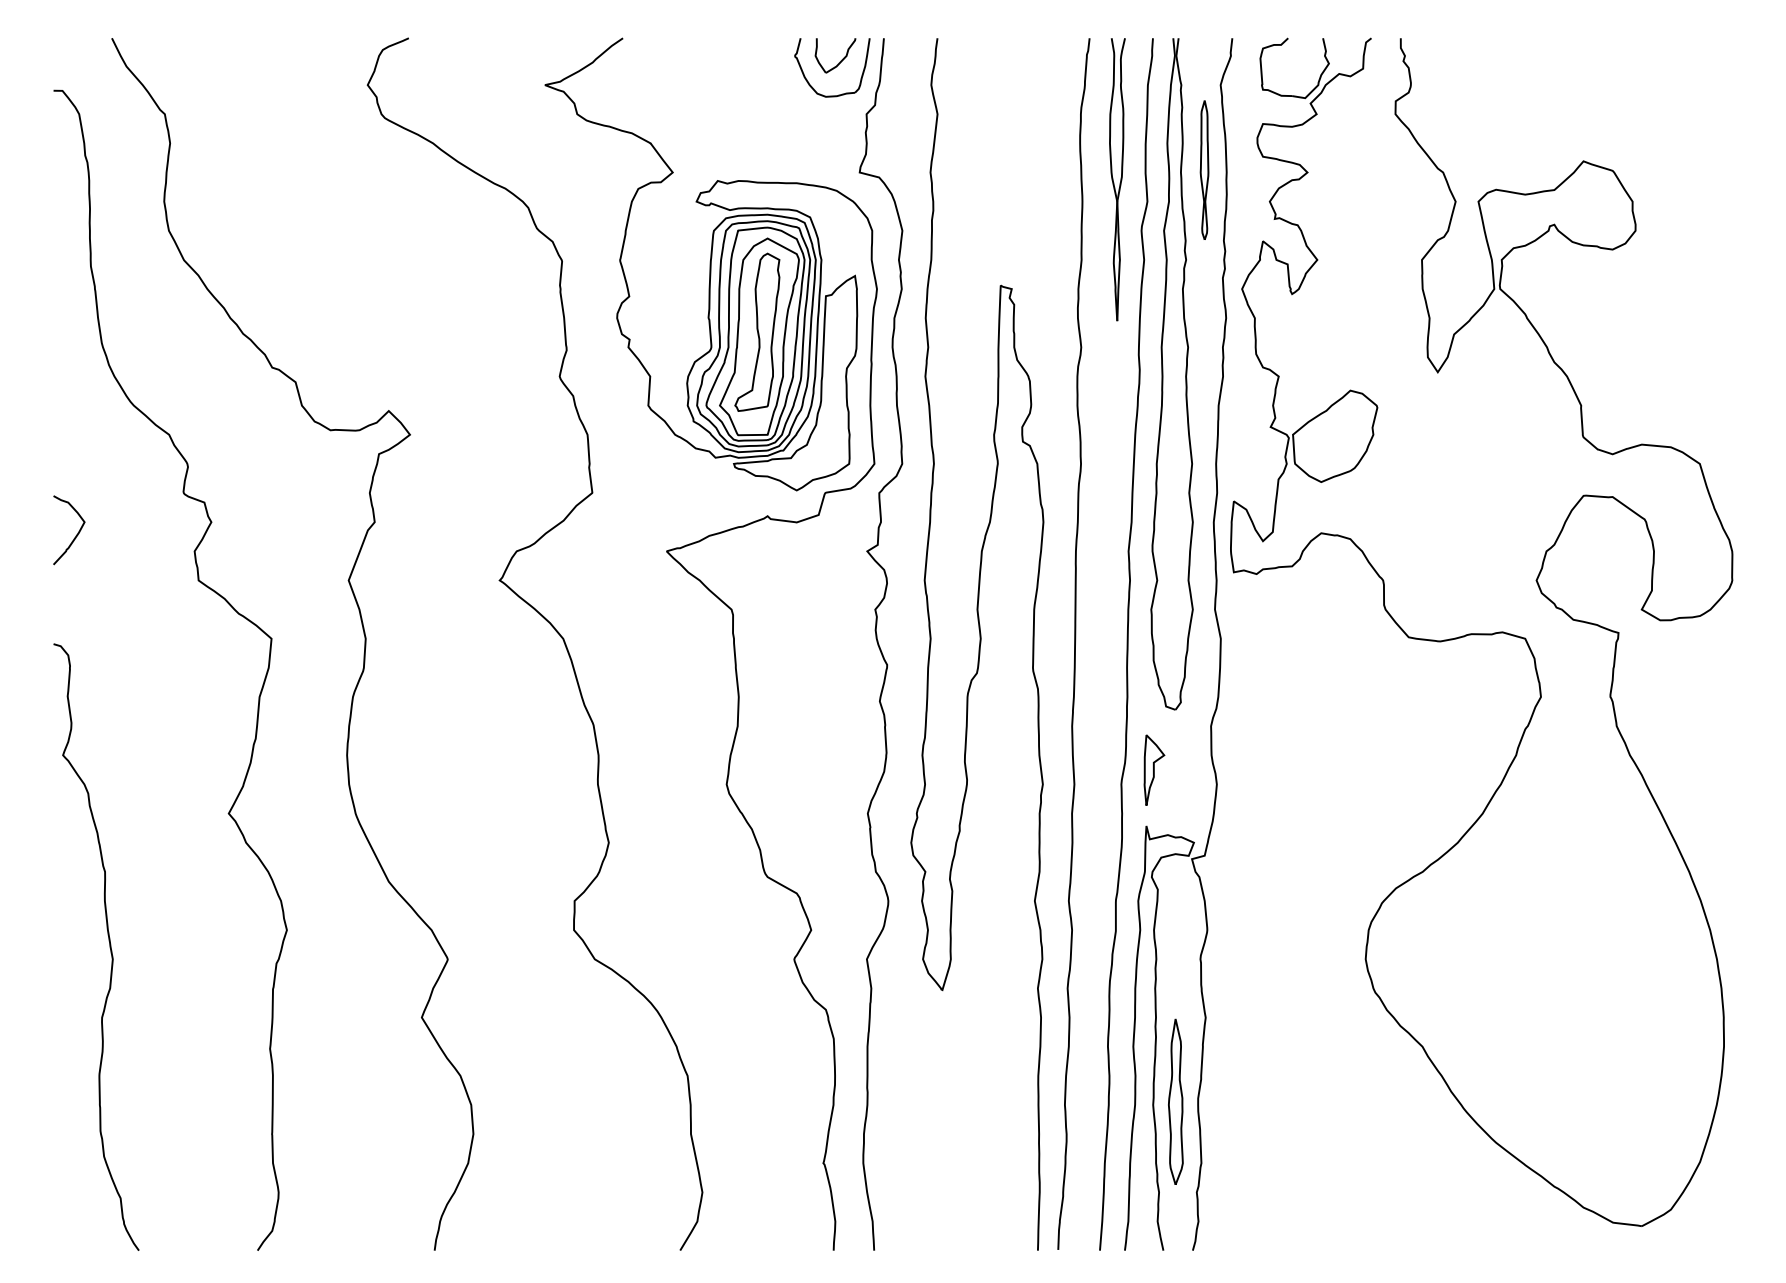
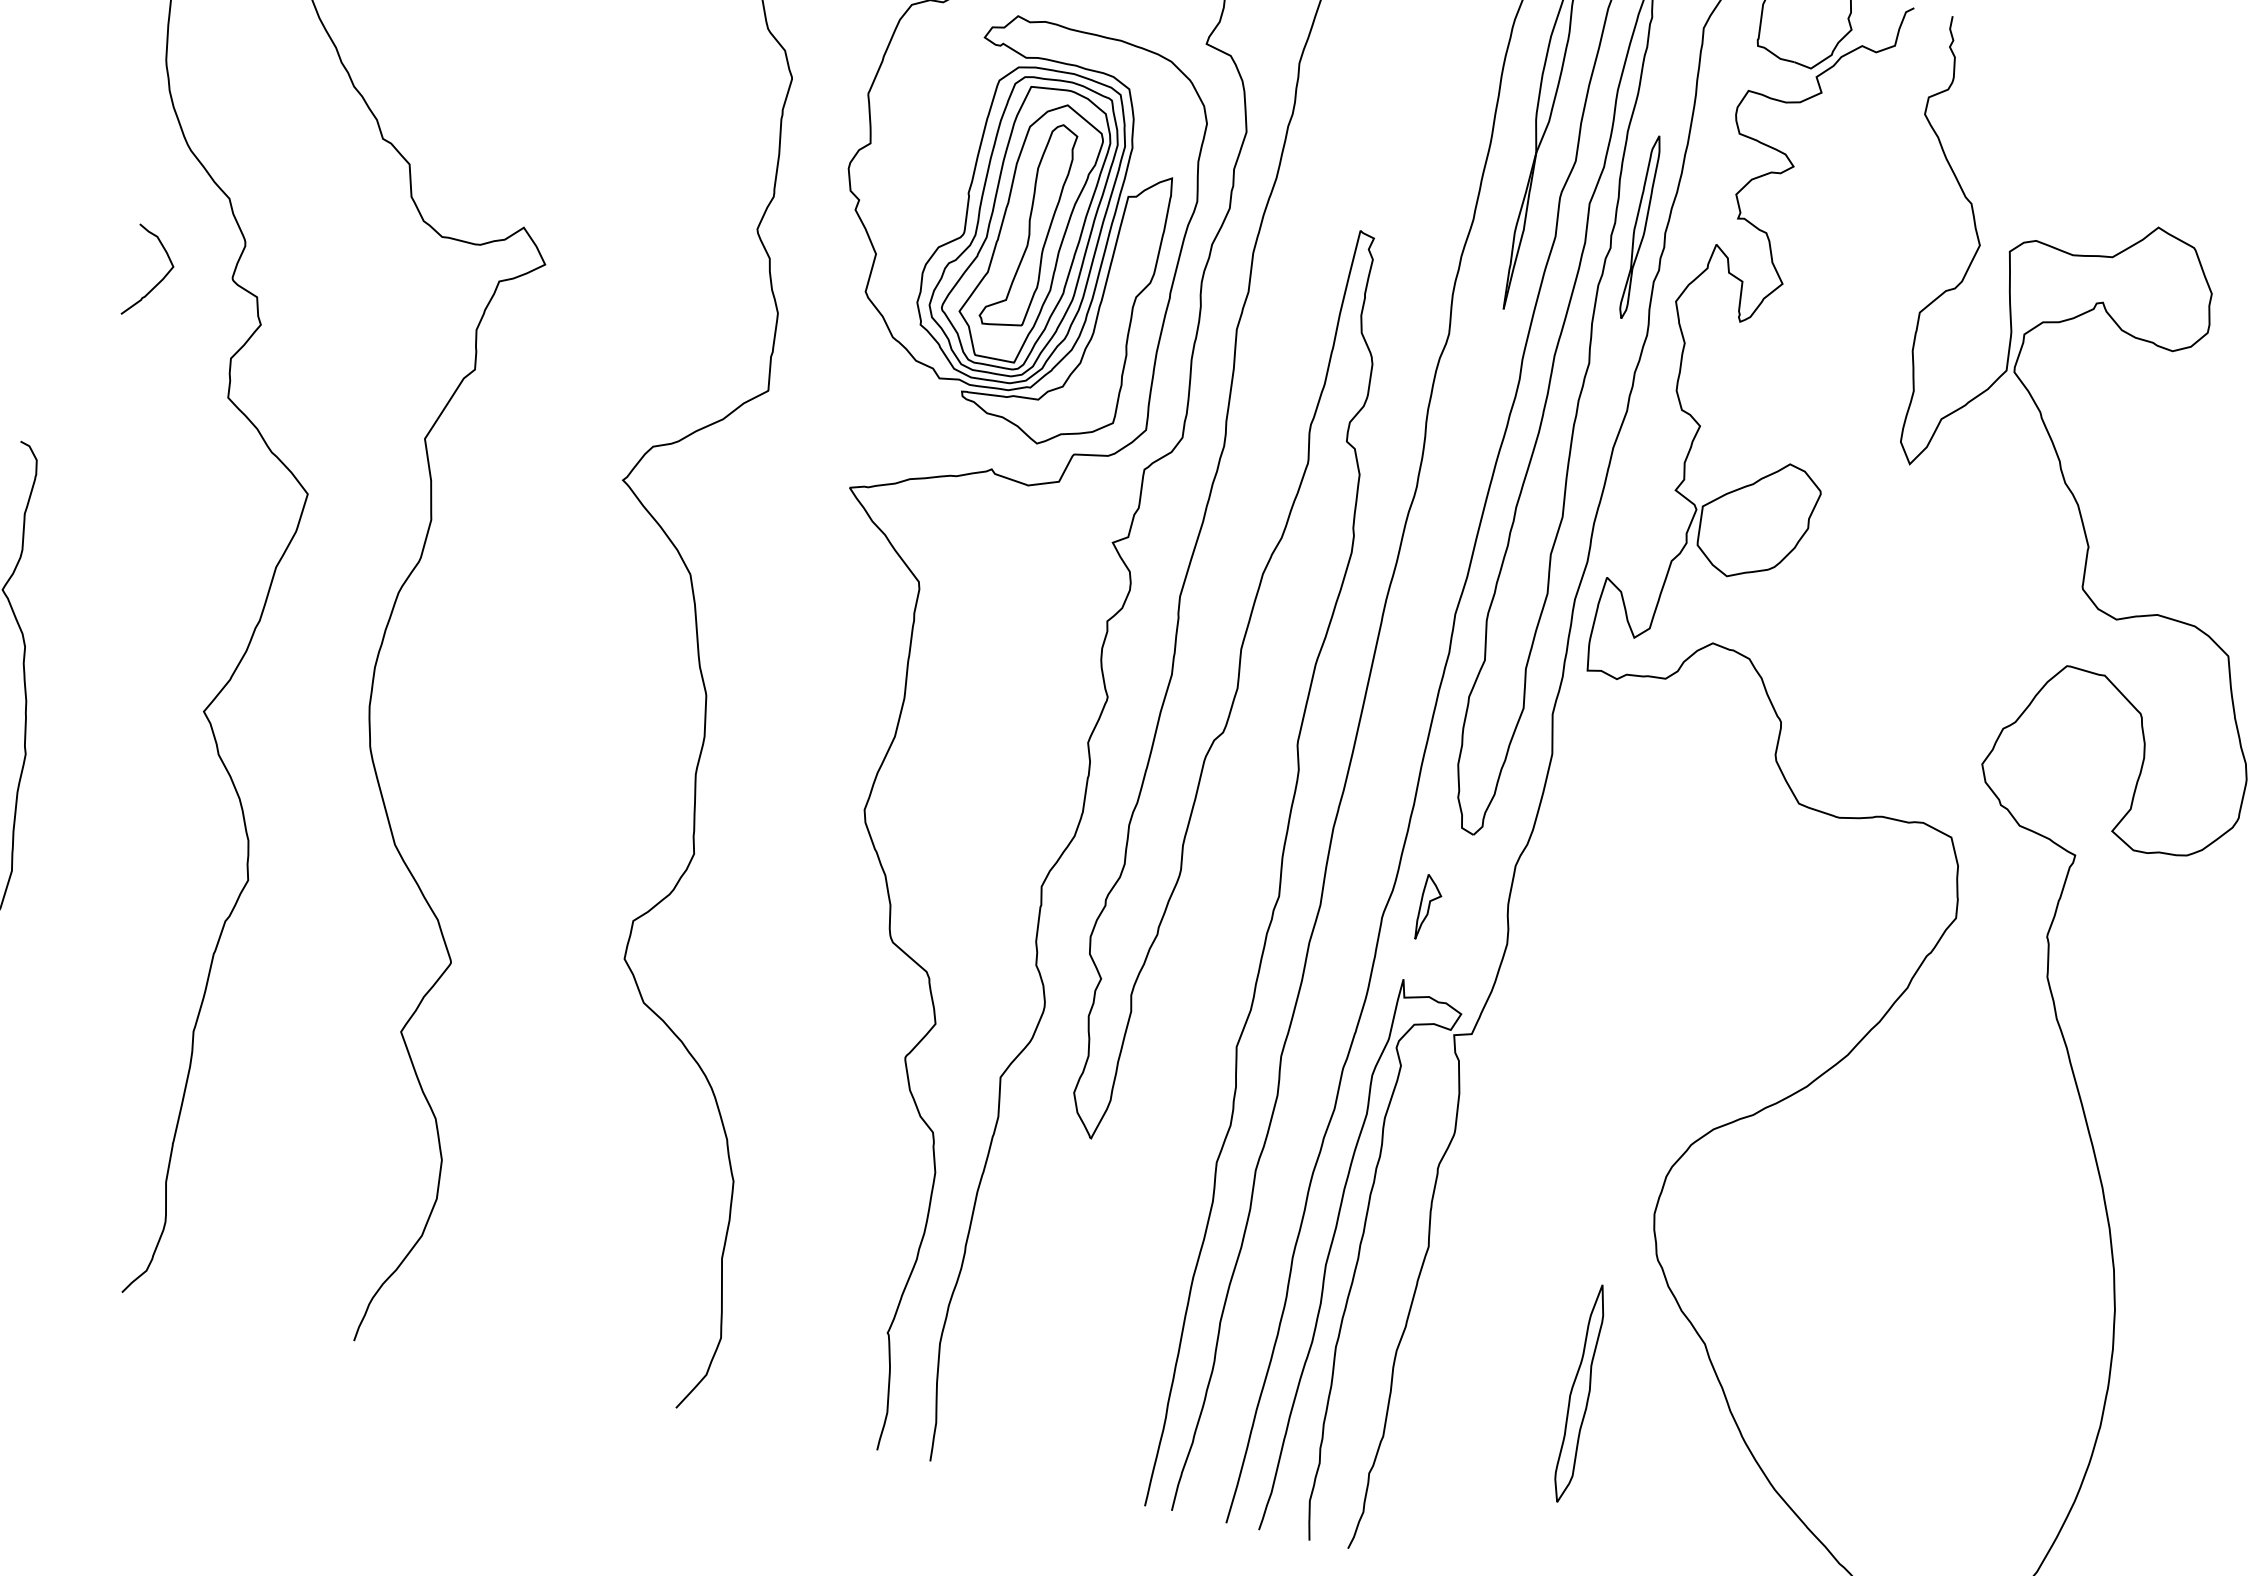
part: (1204, 169) -> (1640, 226), moved
curve: (75, 535) -> (157, 281), moved
part: (1154, 769) -> (1429, 907), size x0.7
part: (1175, 1101) -> (1579, 1393), moved

